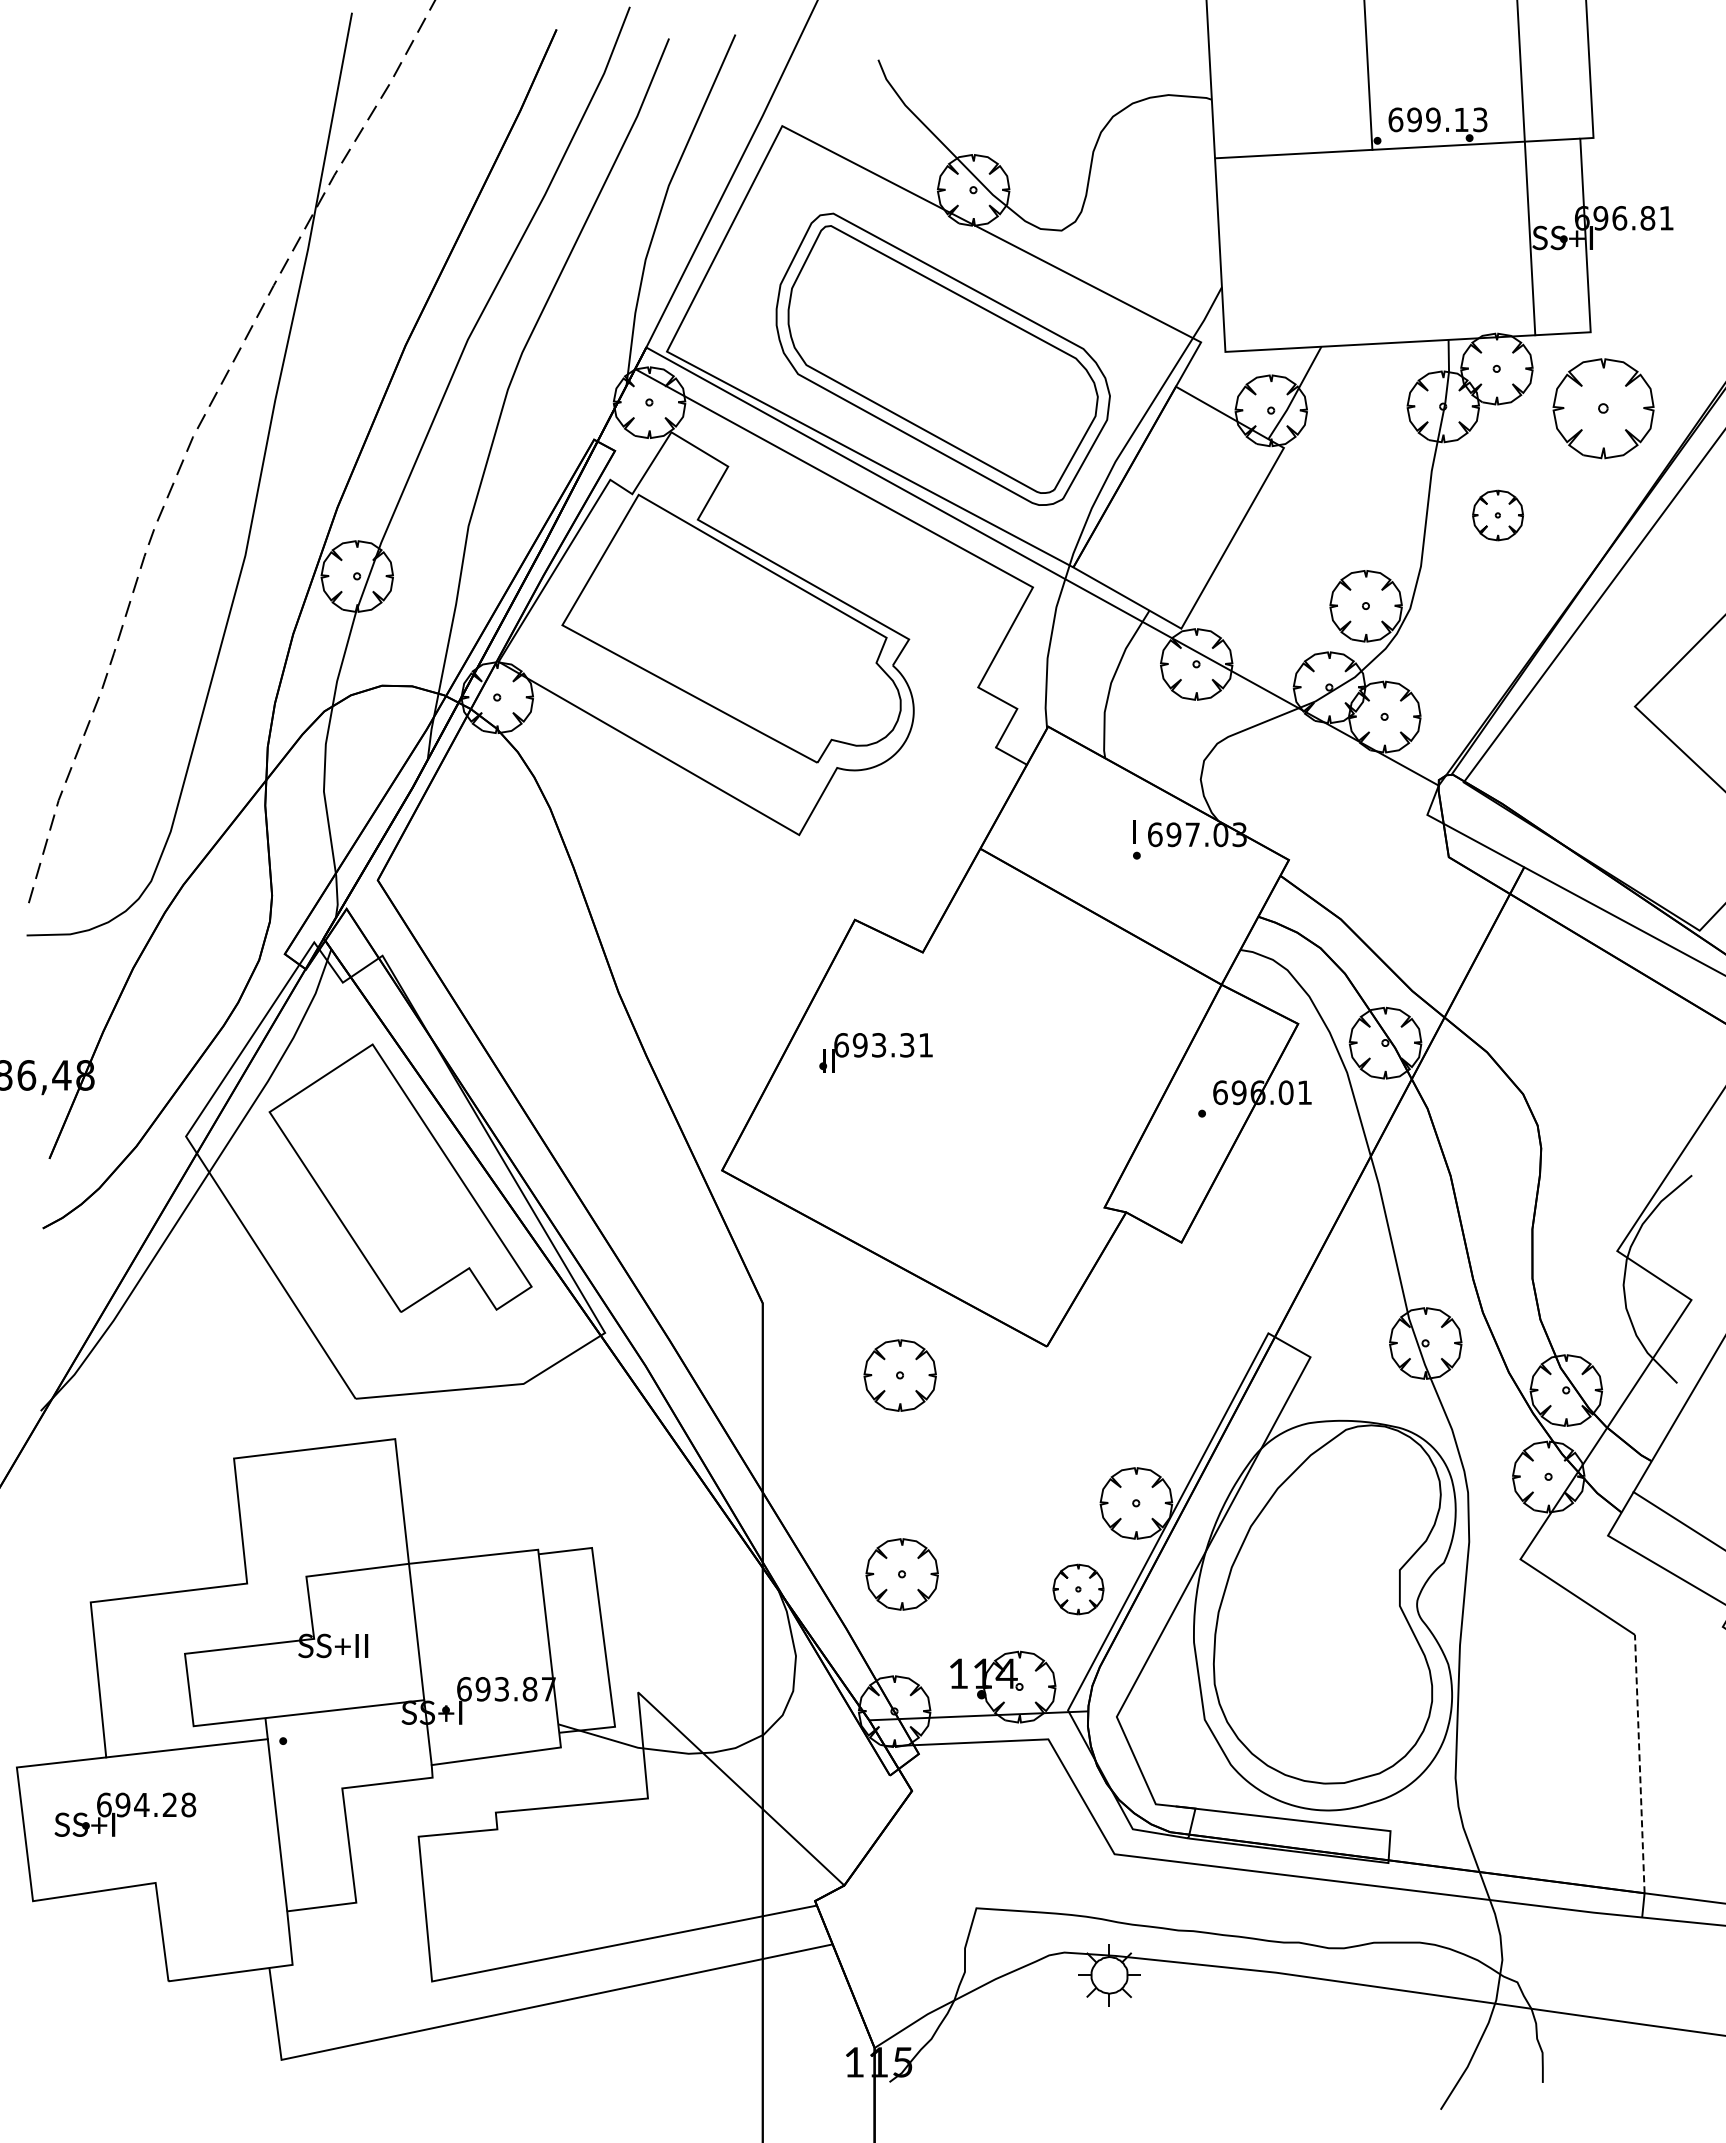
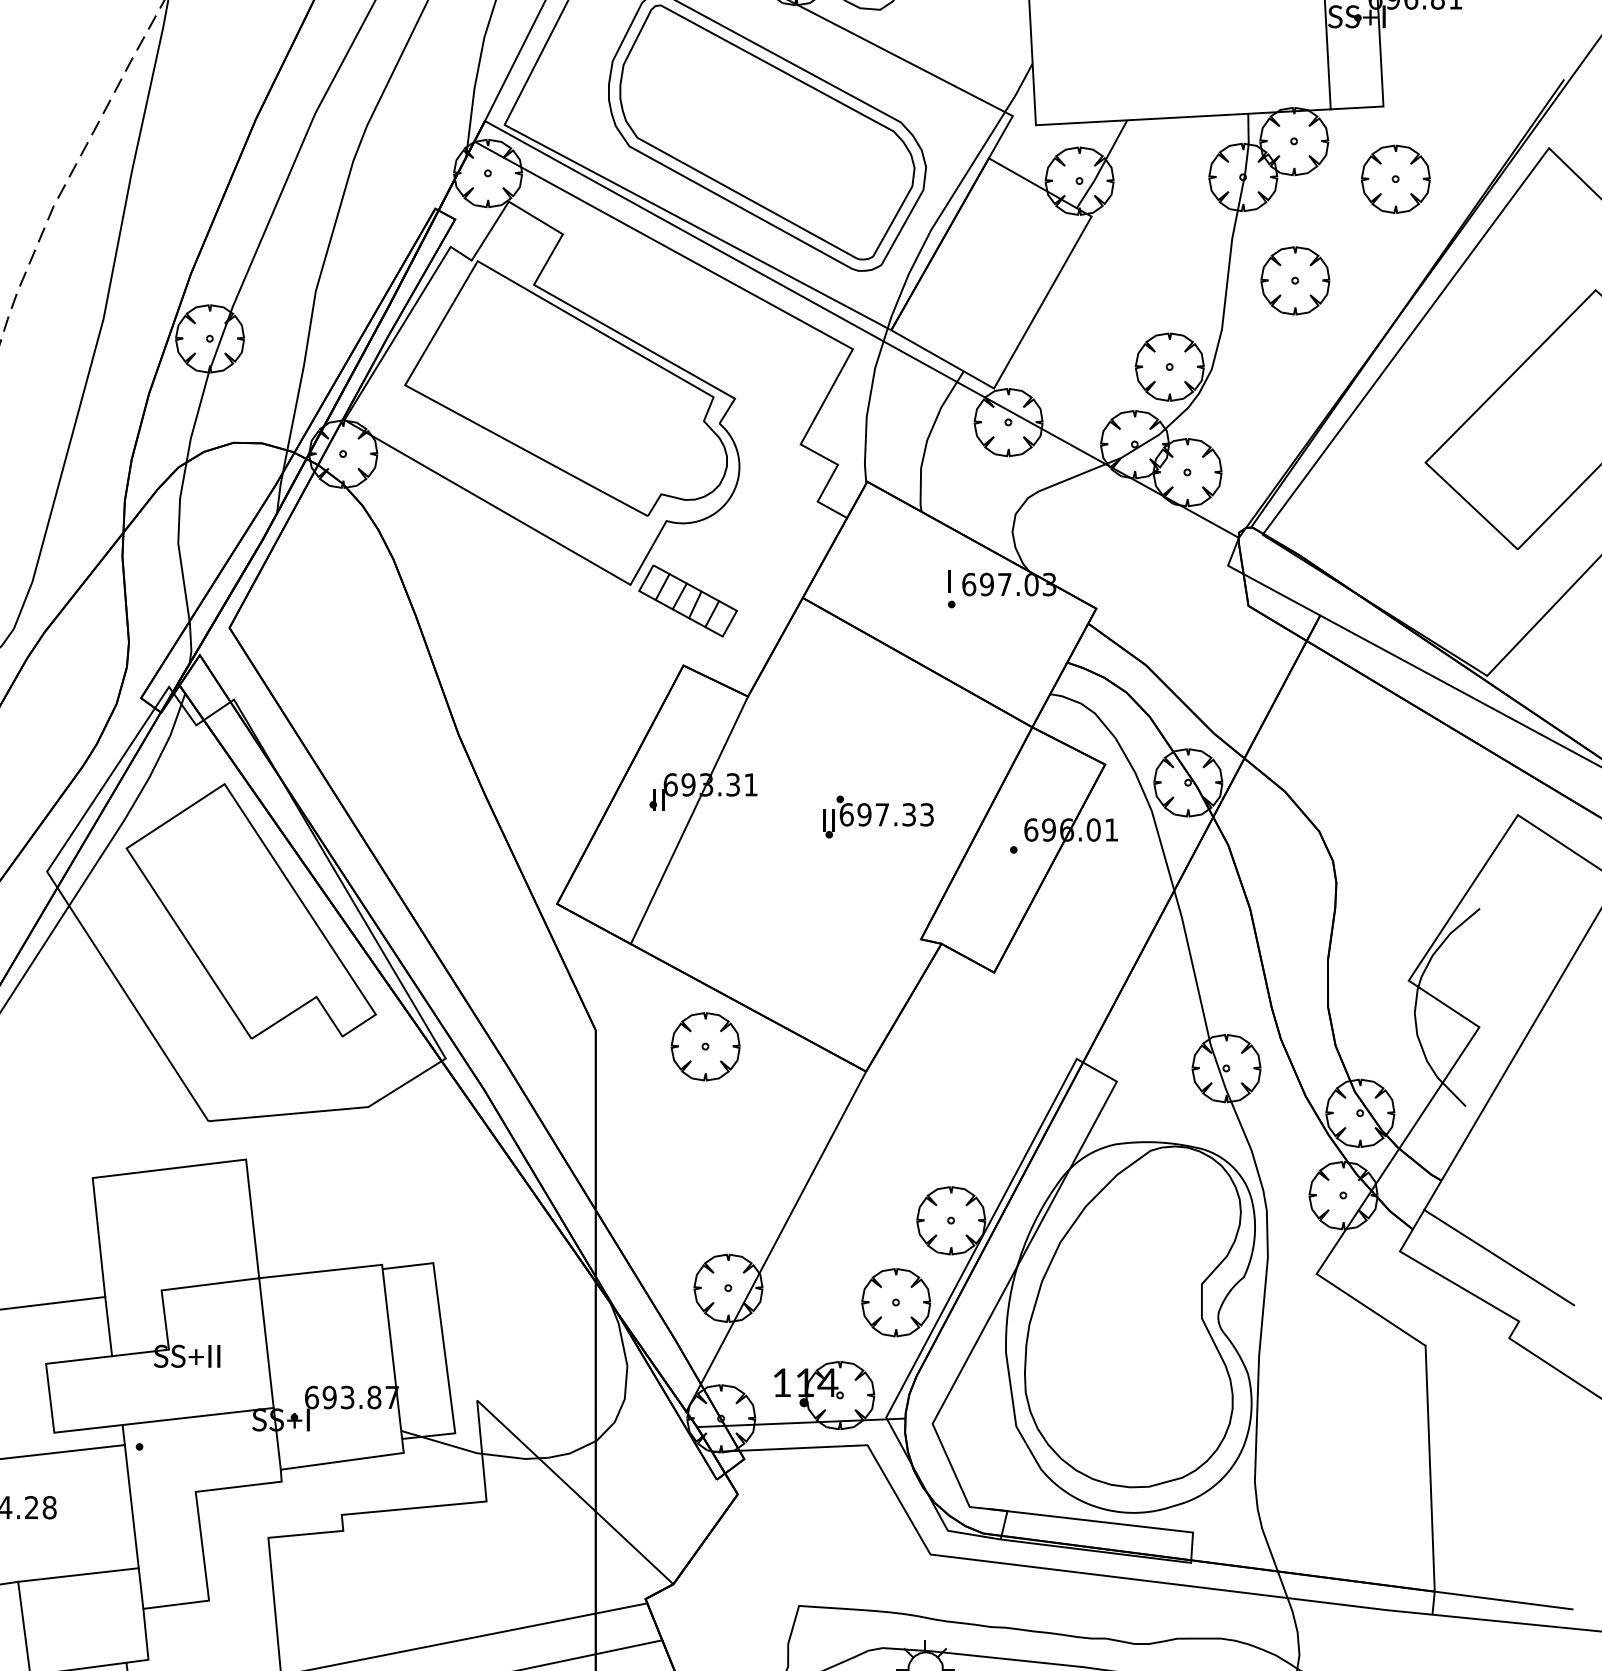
part: (1603, 408) -> (1395, 179), size x0.71
part: (1497, 515) -> (1294, 280), size x1.43
part: (859, 852) -> (687, 601), added
part: (1059, 1078) -> (878, 816), added
line: (860, 1082) -> (688, 820), added
part: (899, 1375) -> (704, 1046), moved
line: (951, 1525) -> (775, 1241), added
part: (1078, 1589) -> (896, 1302), size x1.43
line: (250, 1614) -> (108, 1326), added
line: (1639, 1763) -> (1429, 1468), dashed -> solid
line: (218, 1875) -> (77, 1574), added

